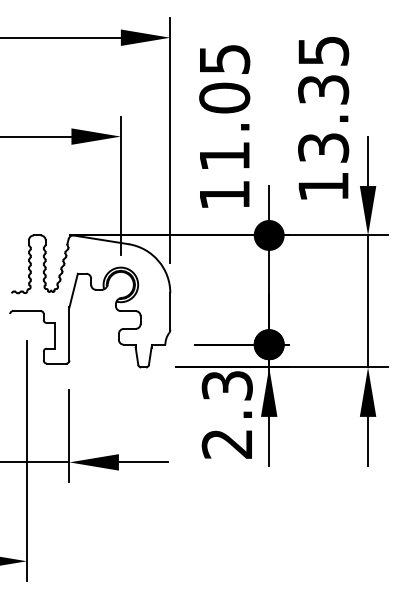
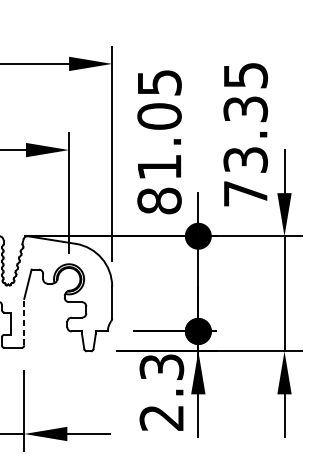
text: (323, 186) -> (245, 193), 13.35 -> 73.35
text: (224, 194) -> (159, 200), 11.05 -> 81.05
line: (69, 333) -> (24, 321), solid -> dashed

